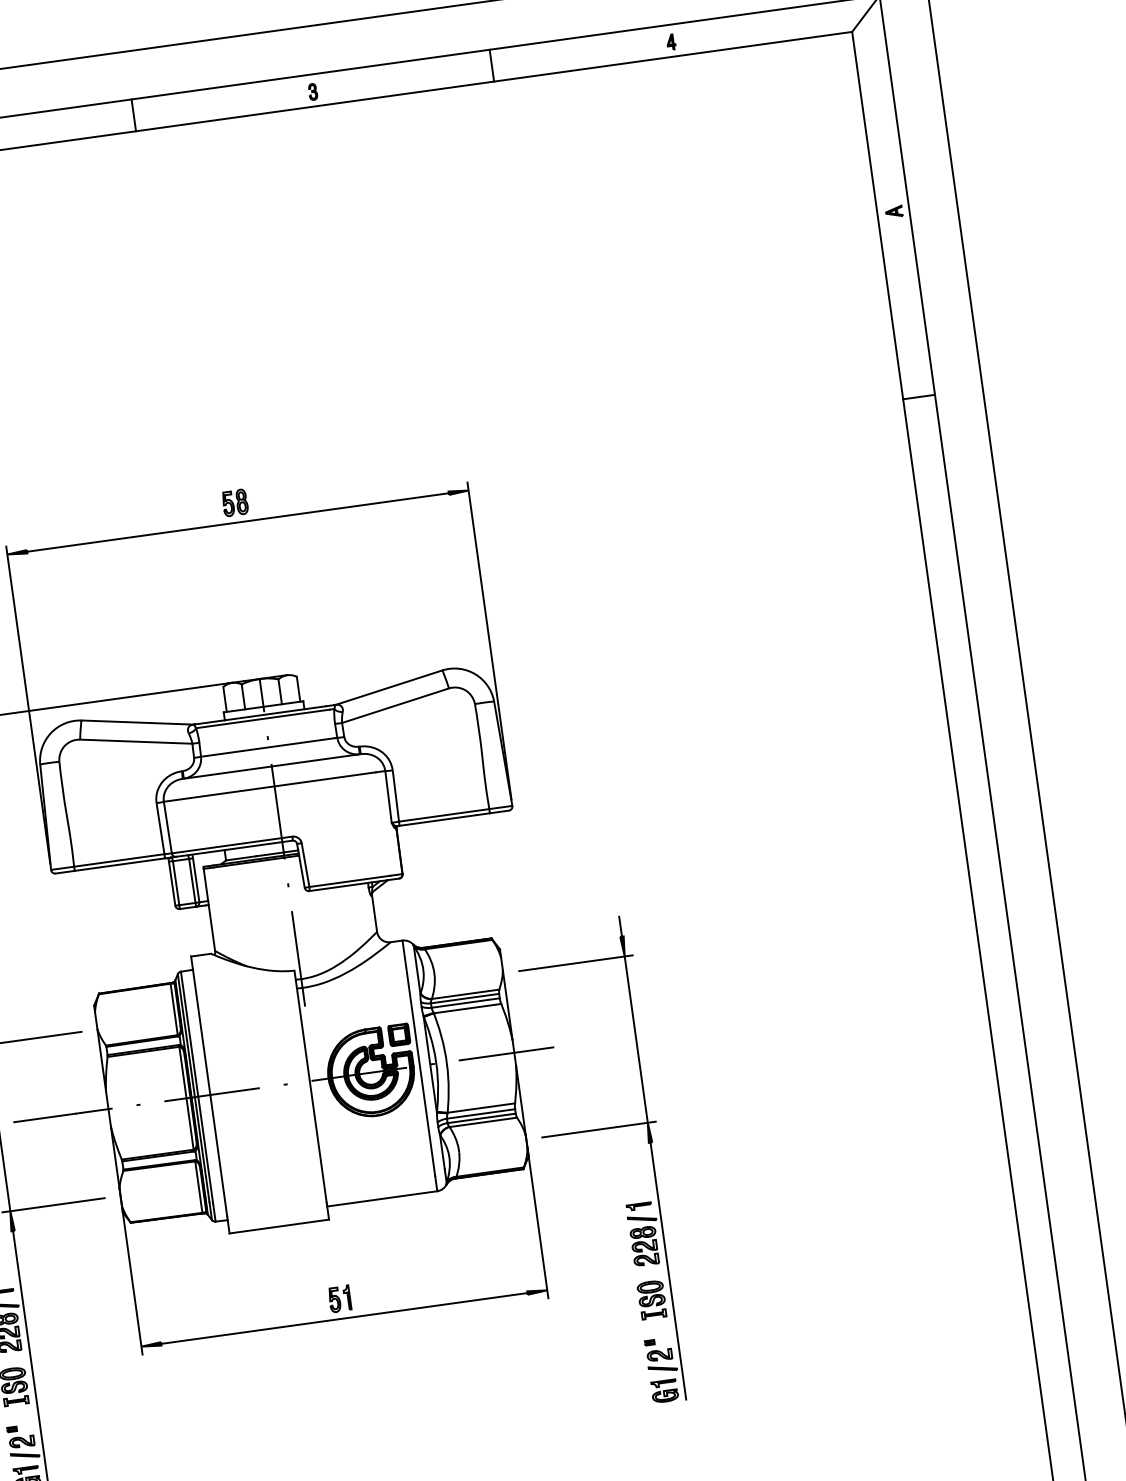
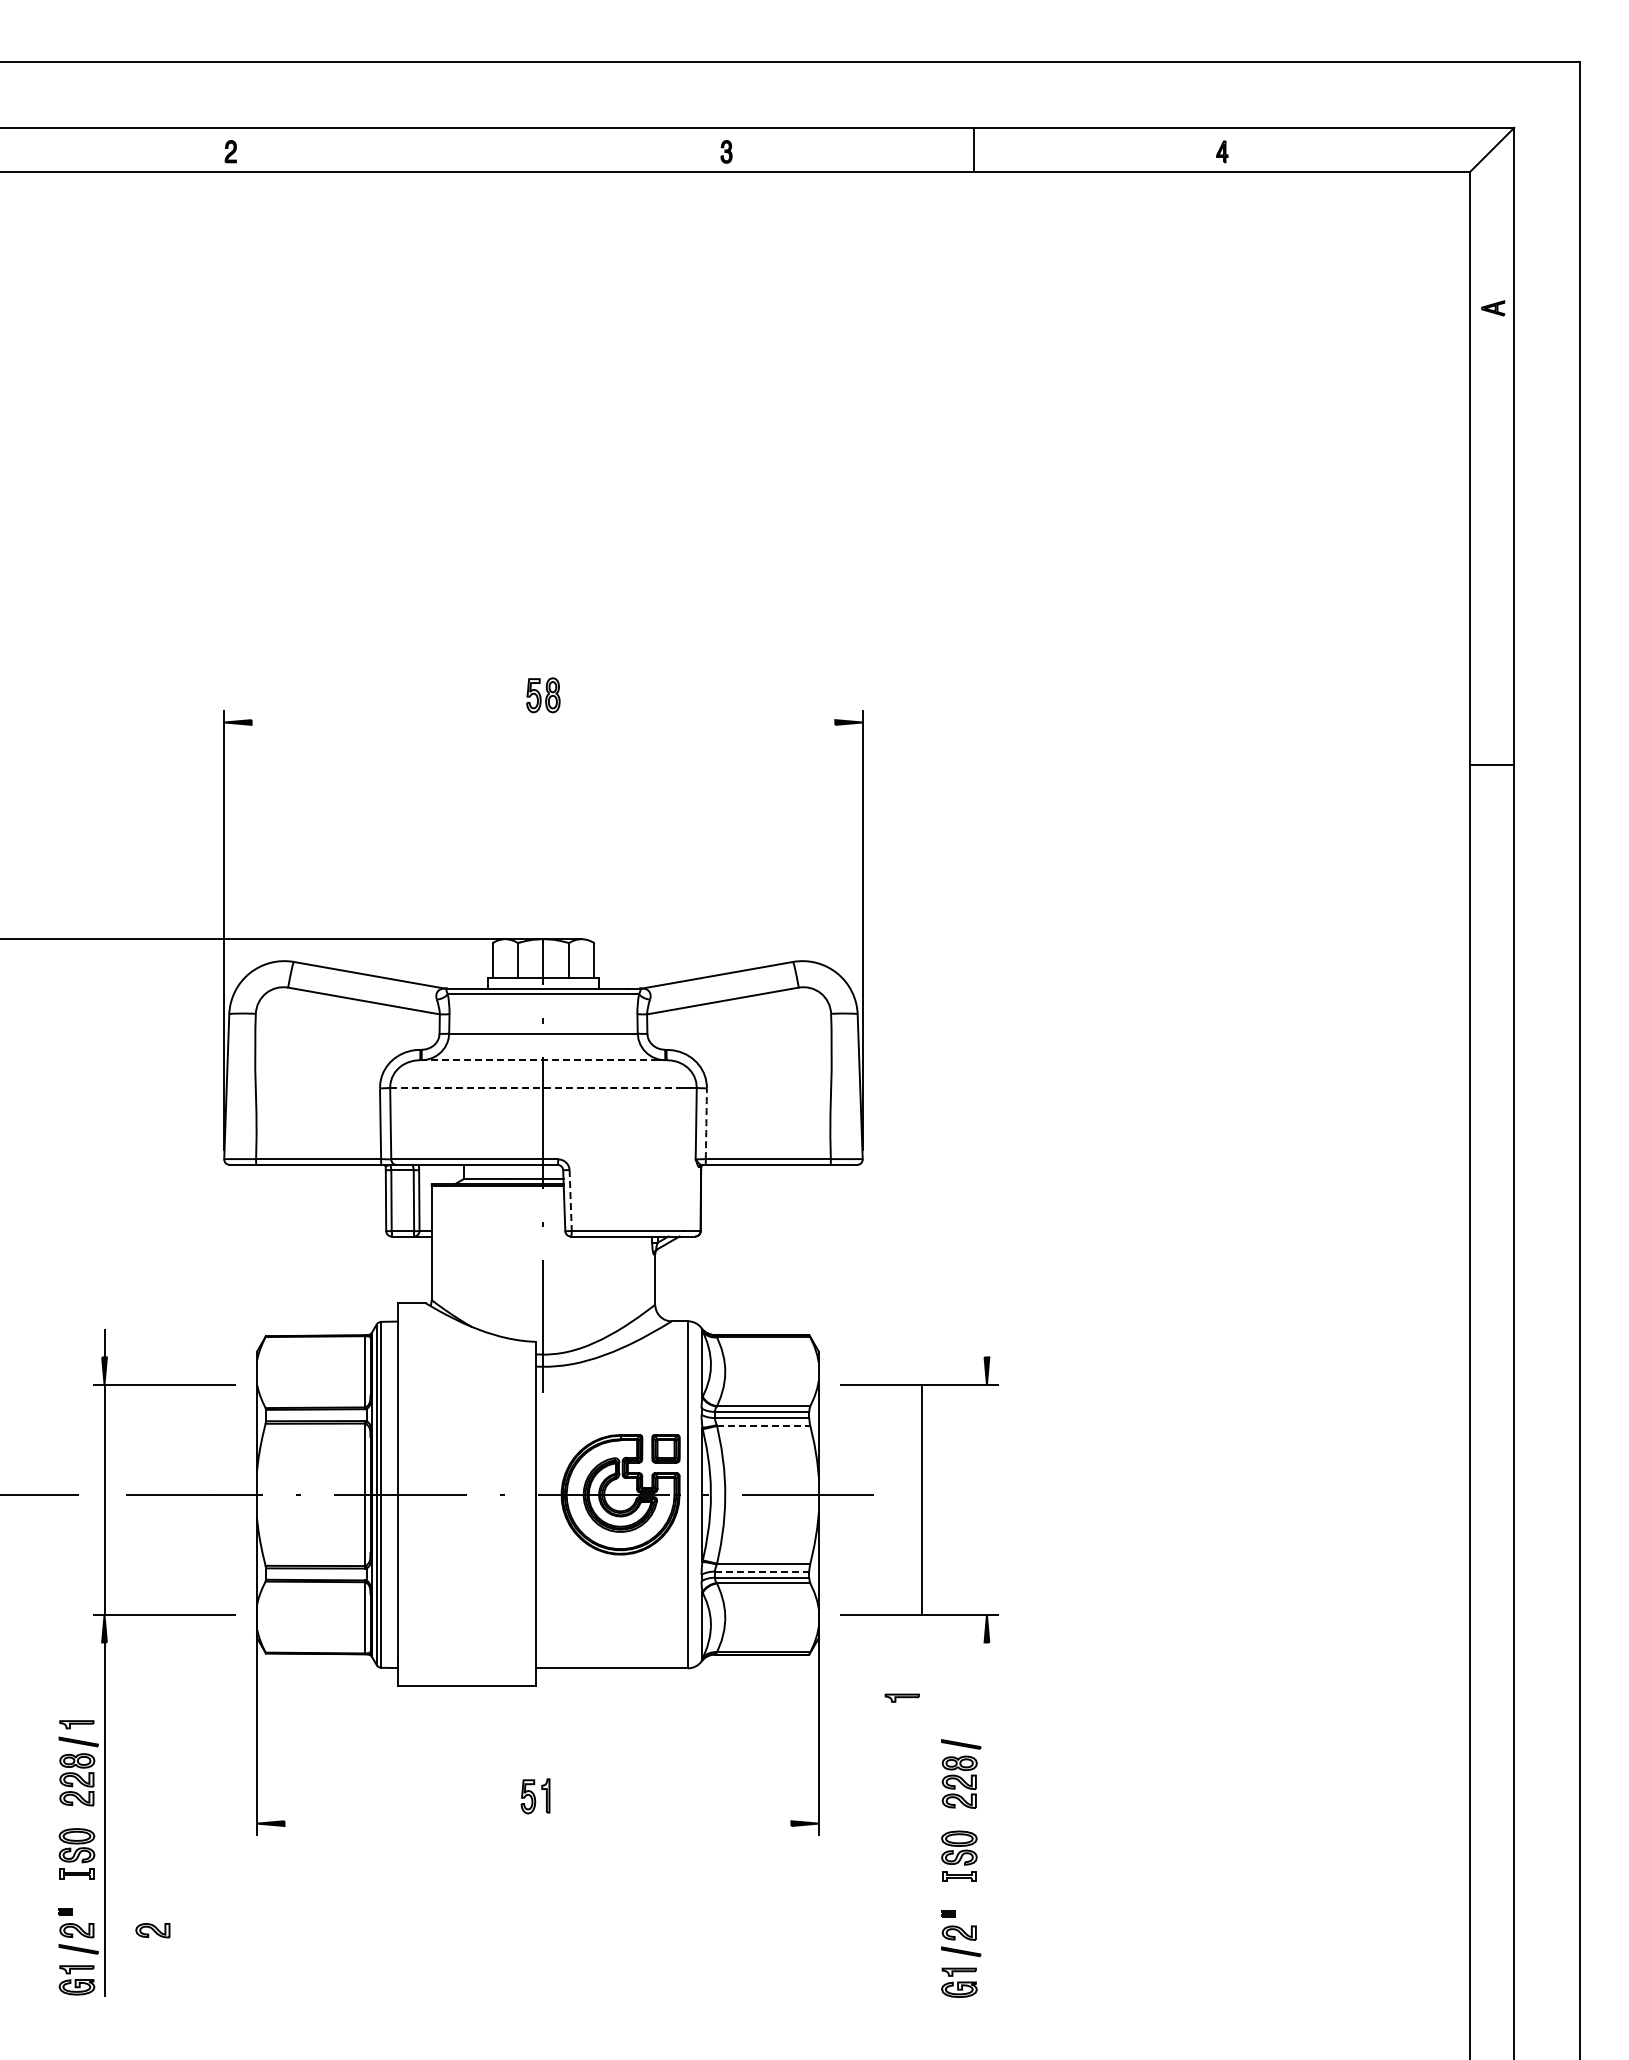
line: (133, 115) -> (478, 149), removed
part: (894, 212) -> (1493, 308), moved
line: (919, 397) -> (1492, 765), moved
line: (238, 522) -> (543, 722), removed
line: (268, 767) -> (539, 1060), solid -> dashed
line: (269, 786) -> (536, 1087), solid -> dashed
arc: (395, 795) -> (706, 1123), solid -> dashed
line: (305, 865) -> (570, 1200), solid -> dashed
line: (620, 926) -> (986, 1343), removed
line: (467, 1009) -> (763, 1426), solid -> dashed
line: (635, 1039) -> (921, 1499), moved
line: (481, 1113) -> (762, 1571), solid -> dashed
part: (638, 1206) -> (901, 1697), moved
line: (668, 1271) -> (986, 1820), removed
line: (344, 1318) -> (537, 1823), removed
part: (76, 1434) -> (152, 1930), added

